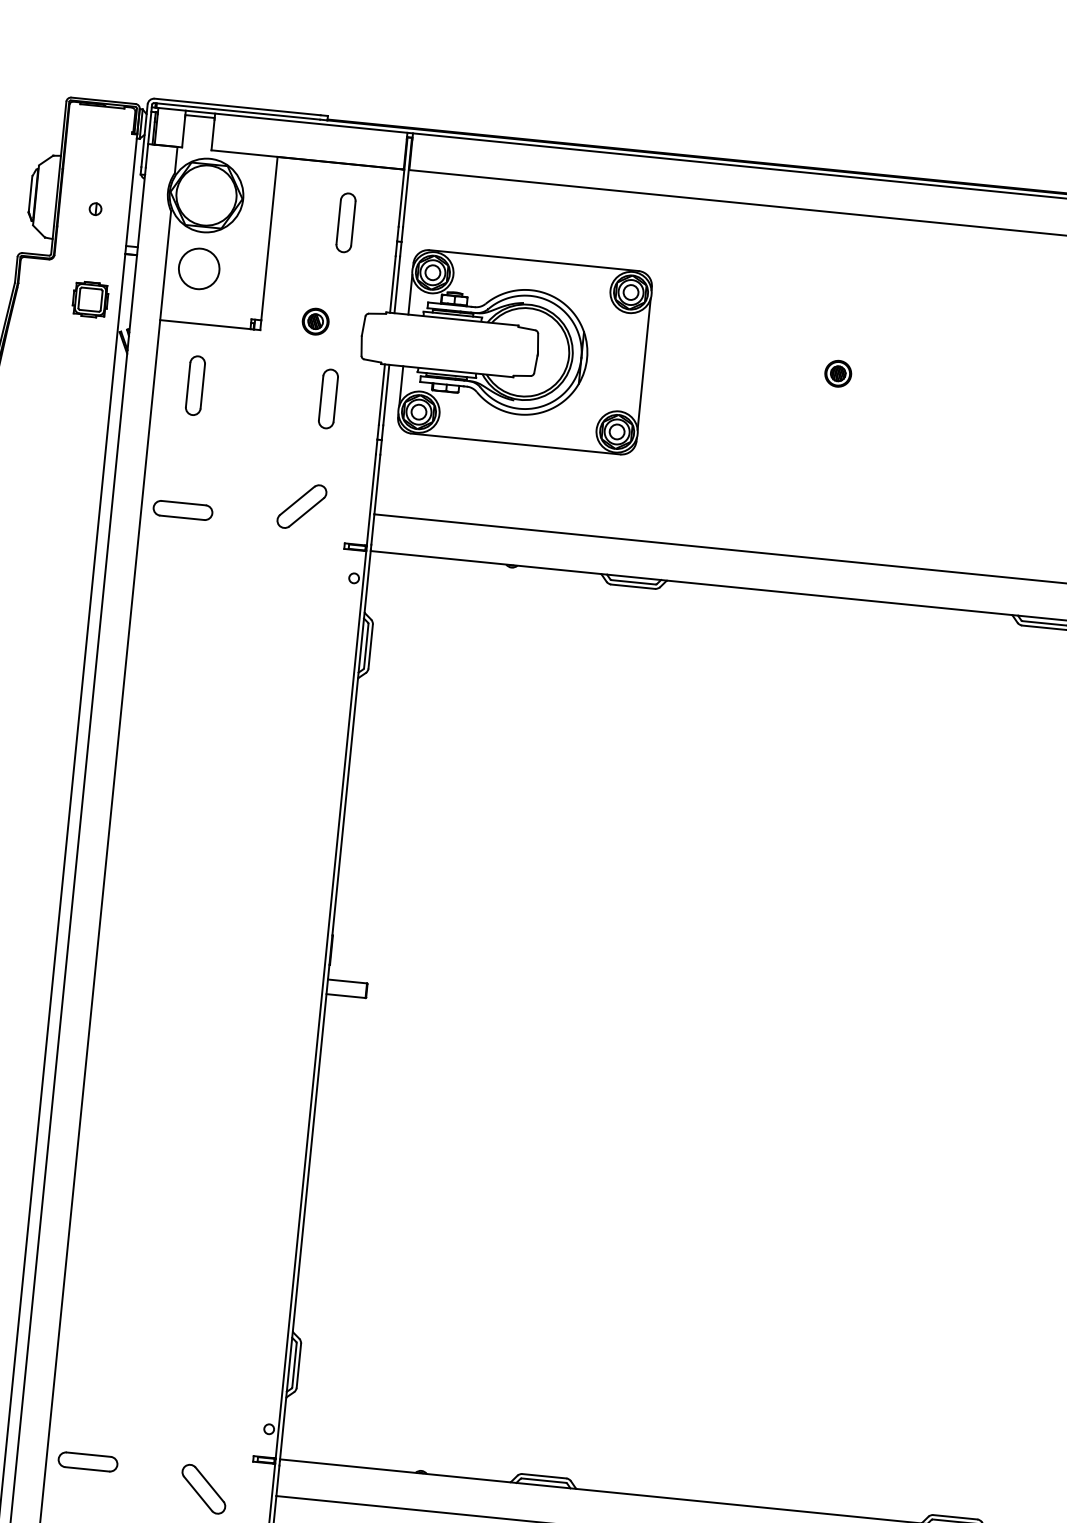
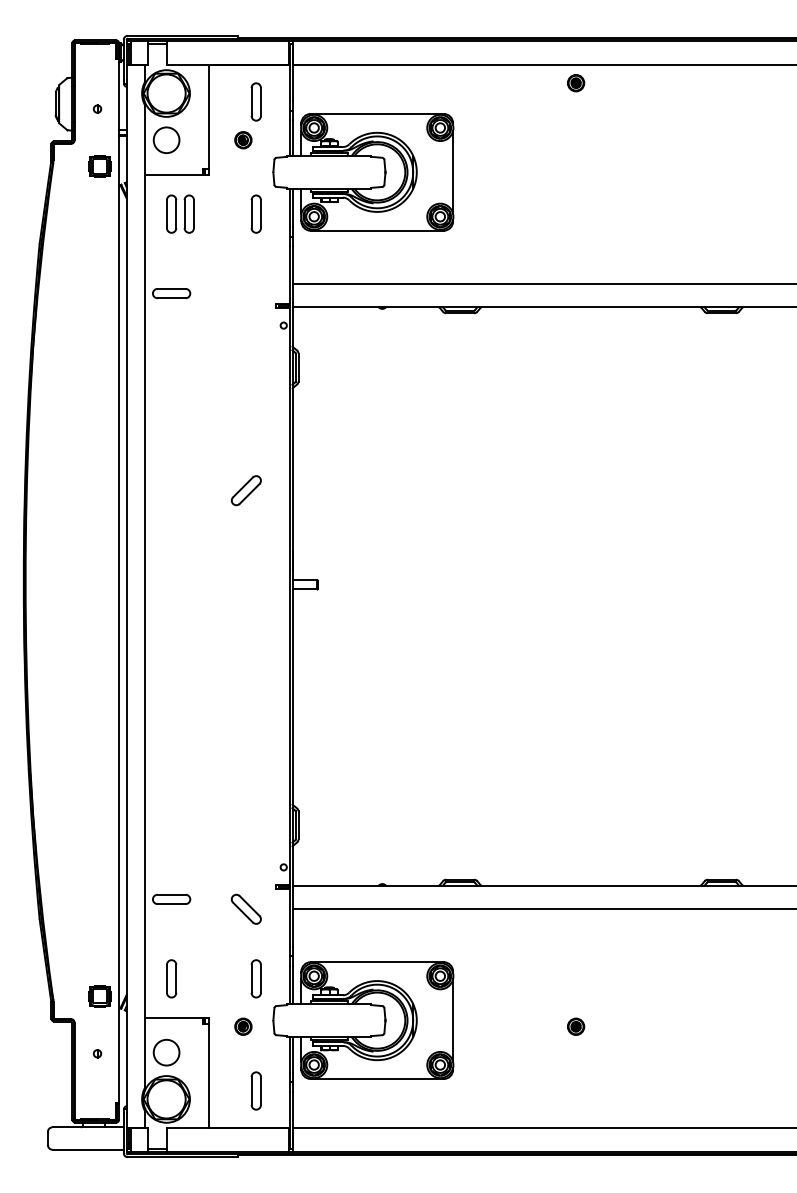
part: (315, 322) -> (243, 140), moved
part: (838, 374) -> (576, 83), moved
part: (222, 387) -> (188, 213), added
part: (300, 506) -> (245, 490), moved

